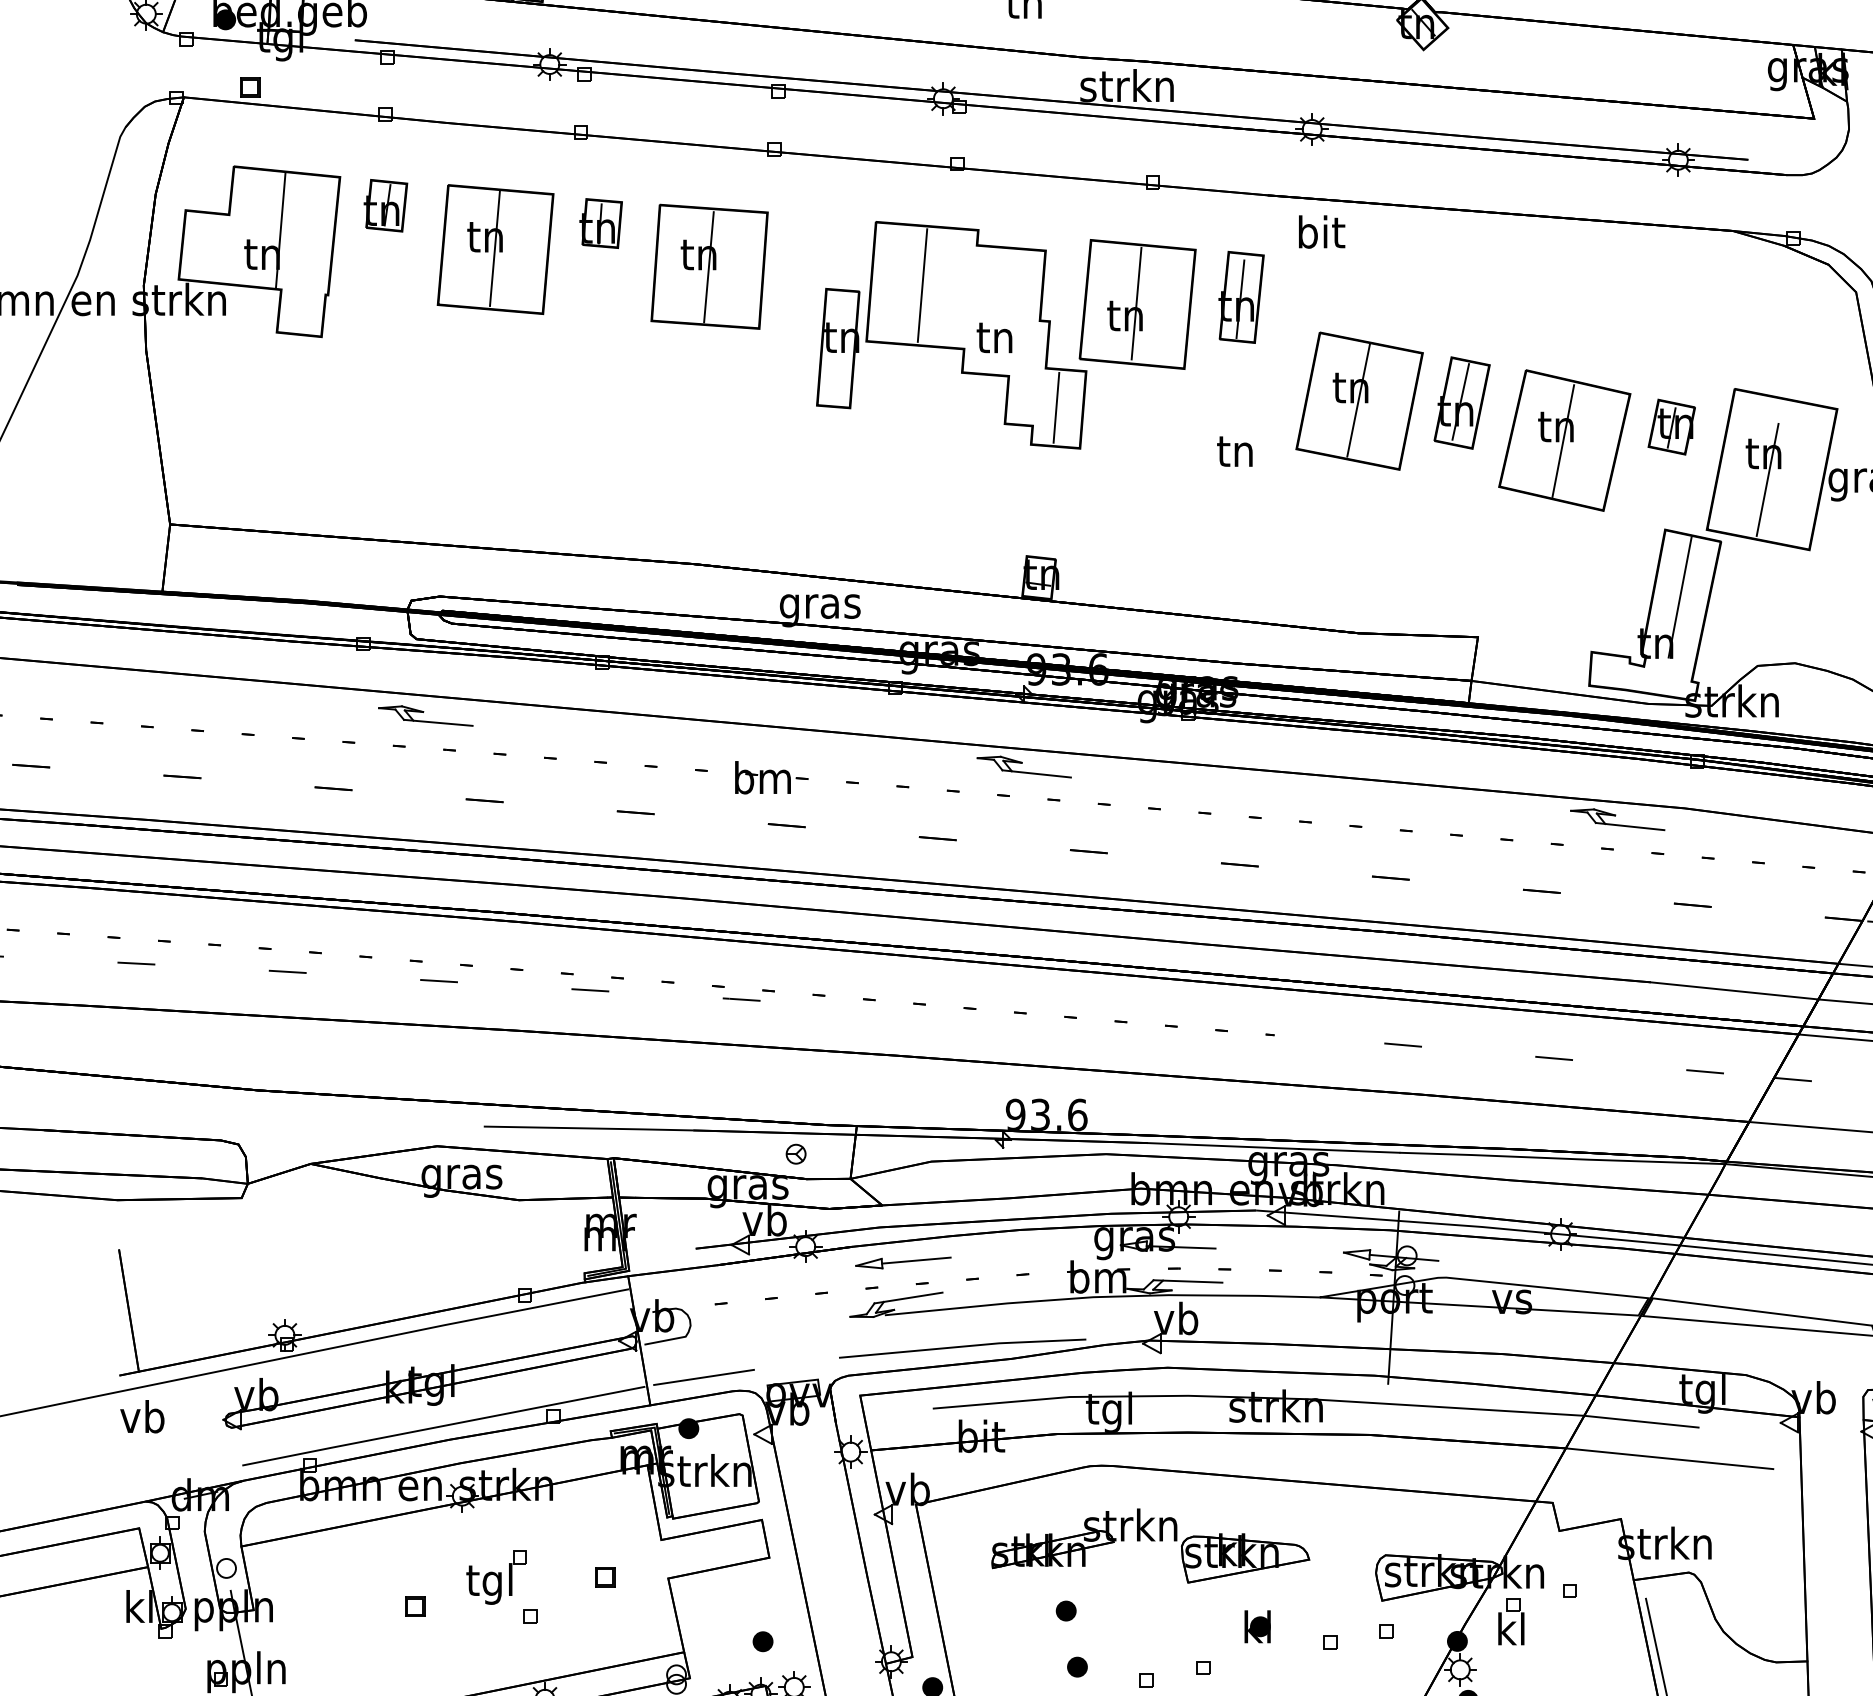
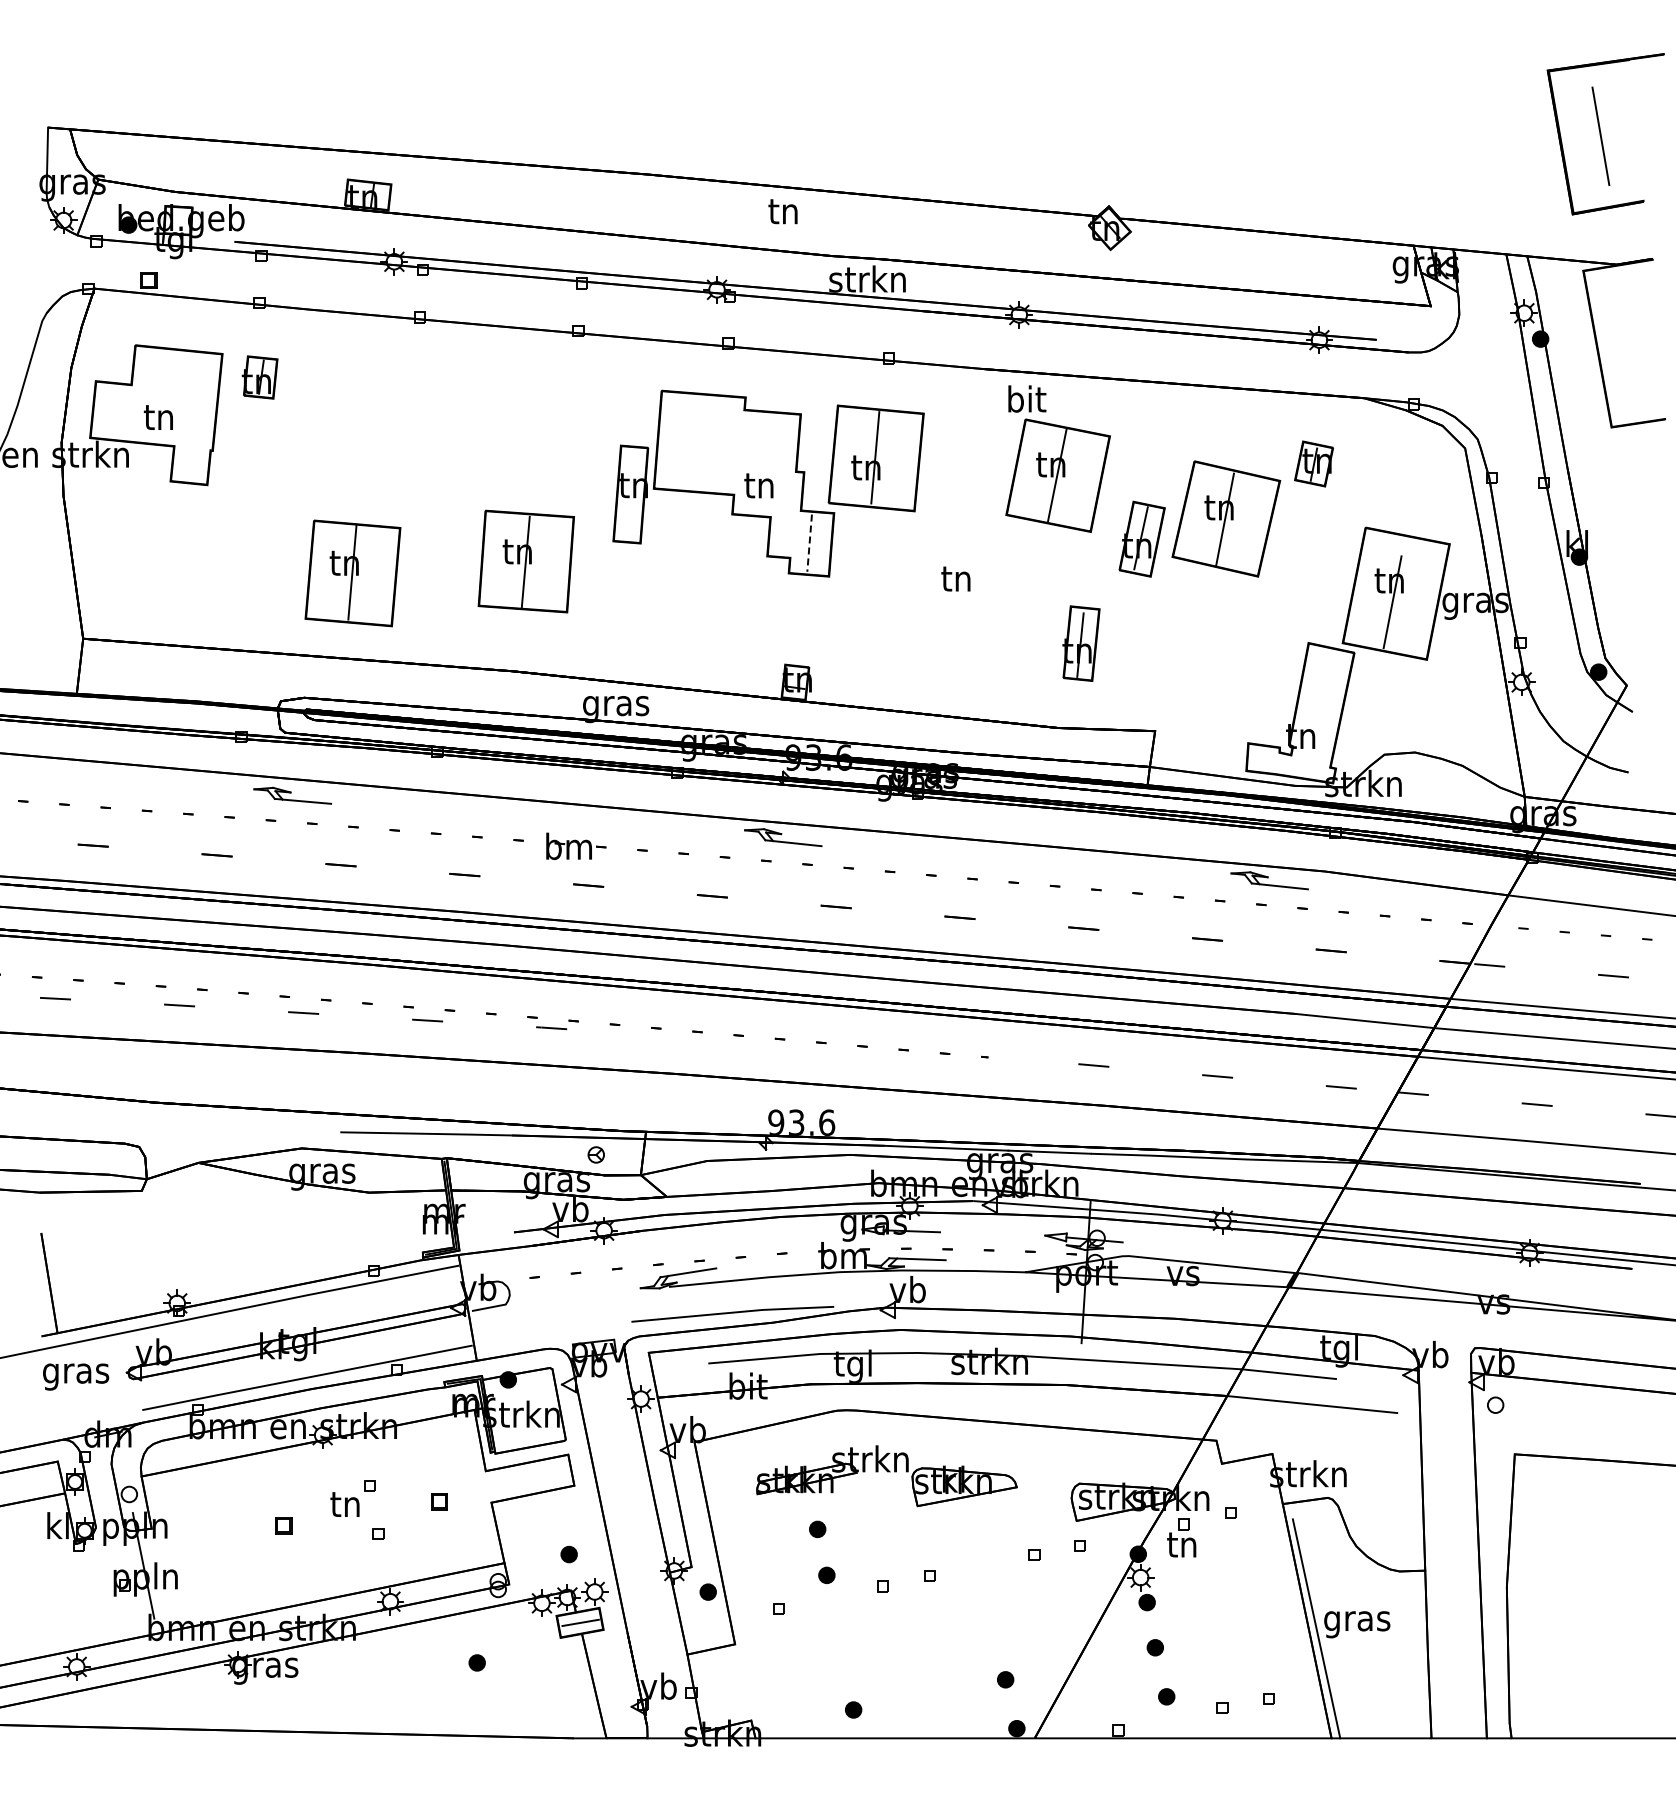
part: (601, 224) -> (436, 392), removed
line: (280, 230) -> (173, 397), removed
part: (495, 249) -> (352, 573), moved
part: (708, 266) -> (525, 561), moved
line: (922, 285) -> (699, 442), removed
part: (1241, 297) -> (1081, 643), moved
part: (1358, 400) -> (1057, 475), moved
line: (1056, 408) -> (809, 543), solid -> dashed
part: (1671, 426) -> (1313, 463), moved
part: (1564, 439) -> (1226, 518), moved
line: (1679, 597) -> (1320, 698), removed
part: (902, 1262) -> (683, 1243), removed
line: (703, 1376) -> (520, 1337), removed
text: (160, 1420) -> (75, 1373), vb -> gras
text: (488, 1584) -> (344, 1507), tgl -> tn
part: (1257, 1625) -> (974, 1541), removed
text: (1510, 1628) -> (1181, 1543), kl -> tn

